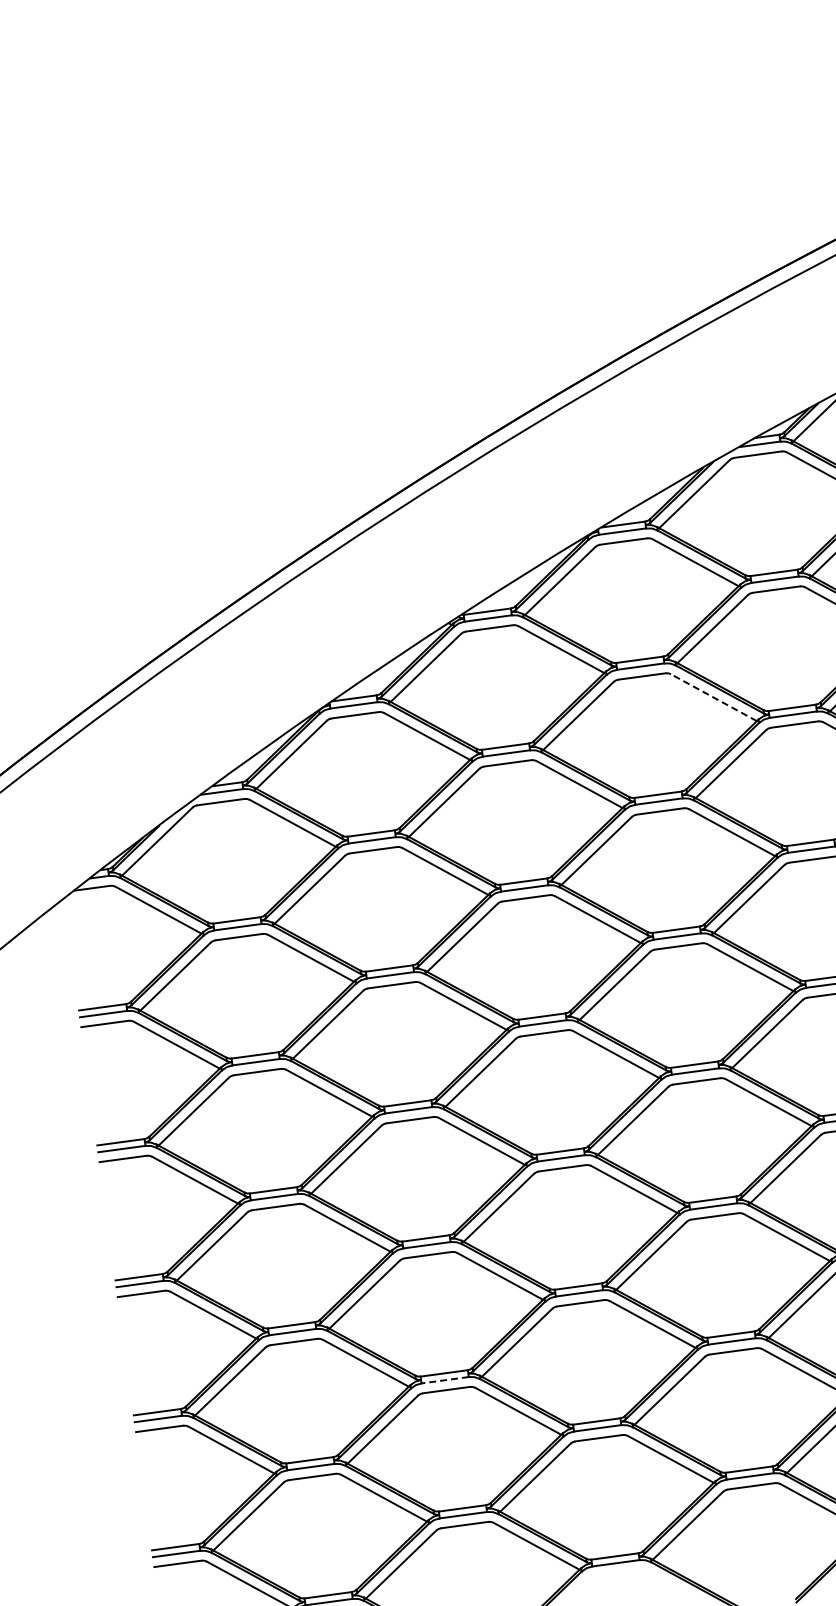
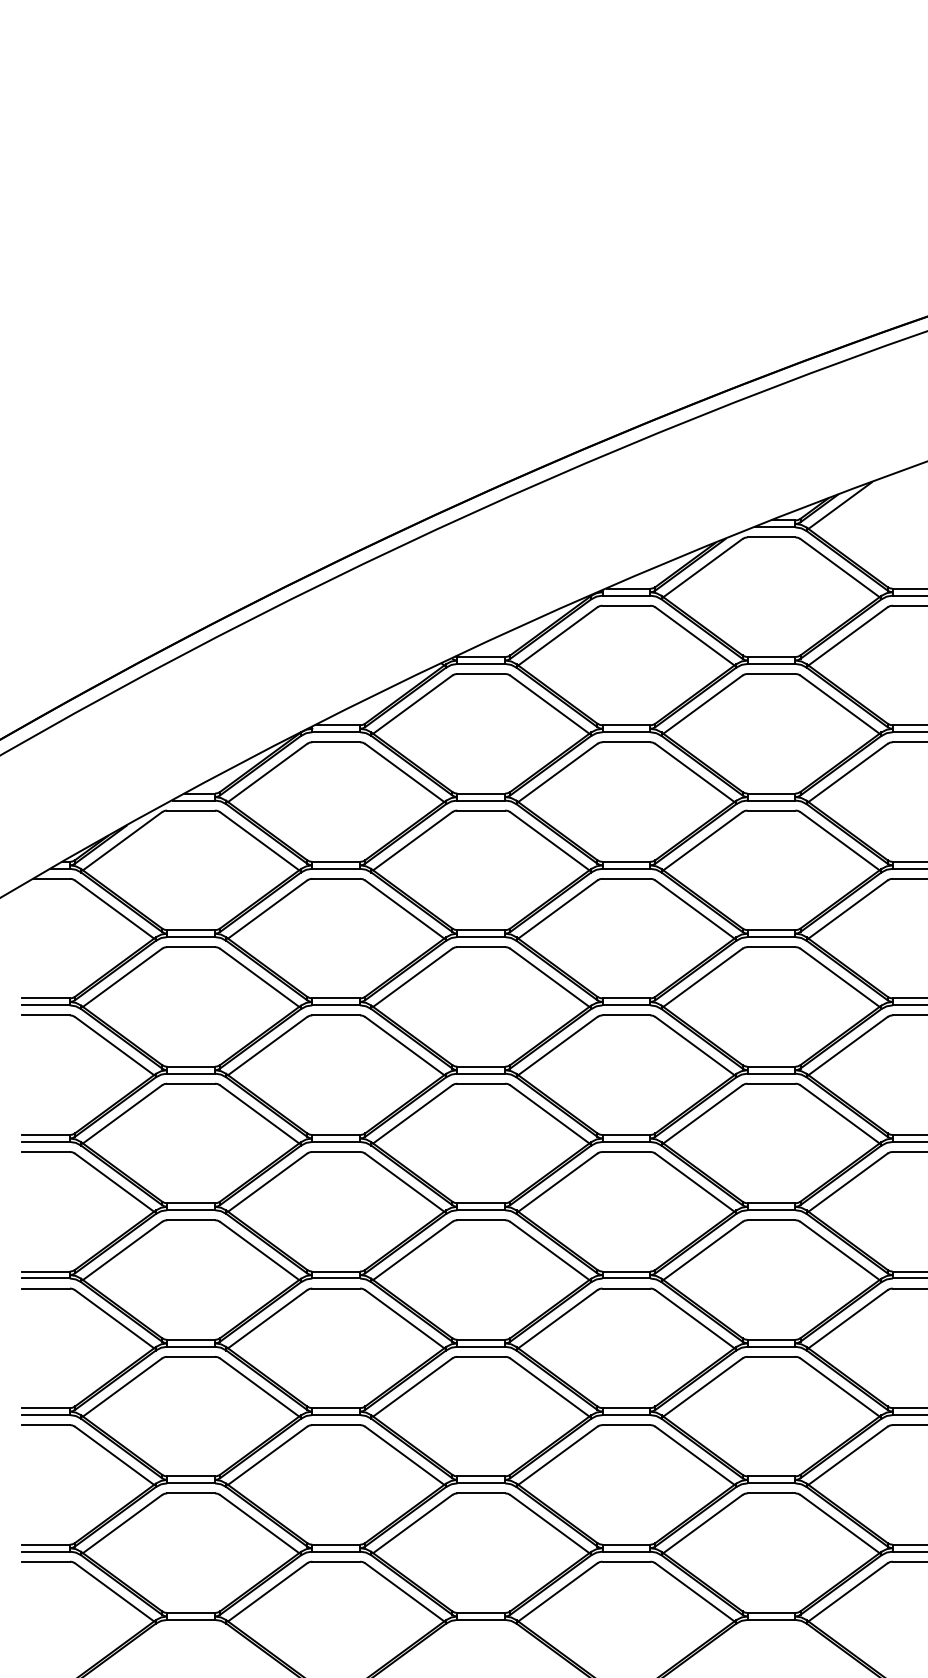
line: (713, 697) -> (694, 772), dashed -> solid
line: (445, 1380) -> (336, 1415), dashed -> solid

